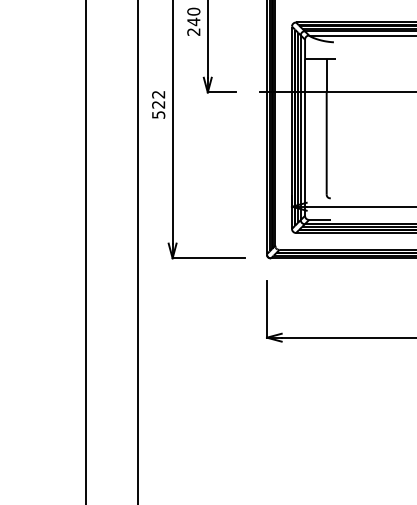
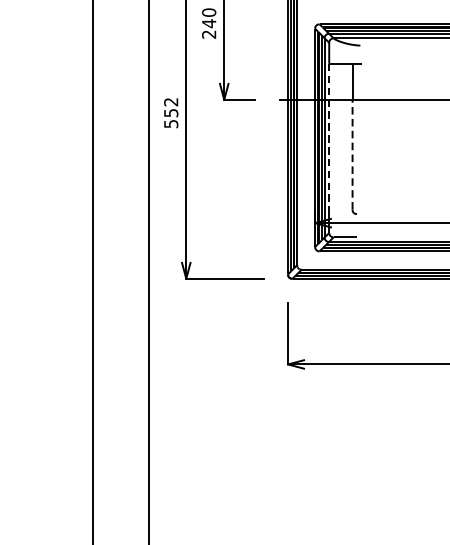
text: (158, 104) -> (171, 112), 522 -> 552
line: (305, 127) -> (329, 137), solid -> dashed
line: (326, 143) -> (352, 154), solid -> dashed

